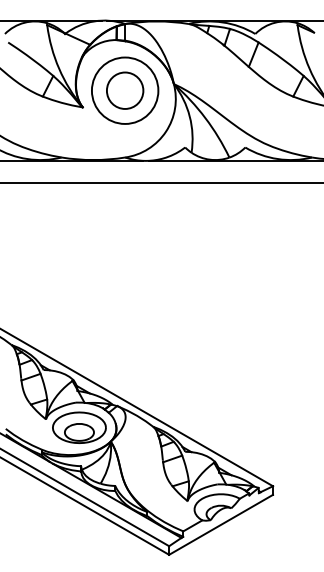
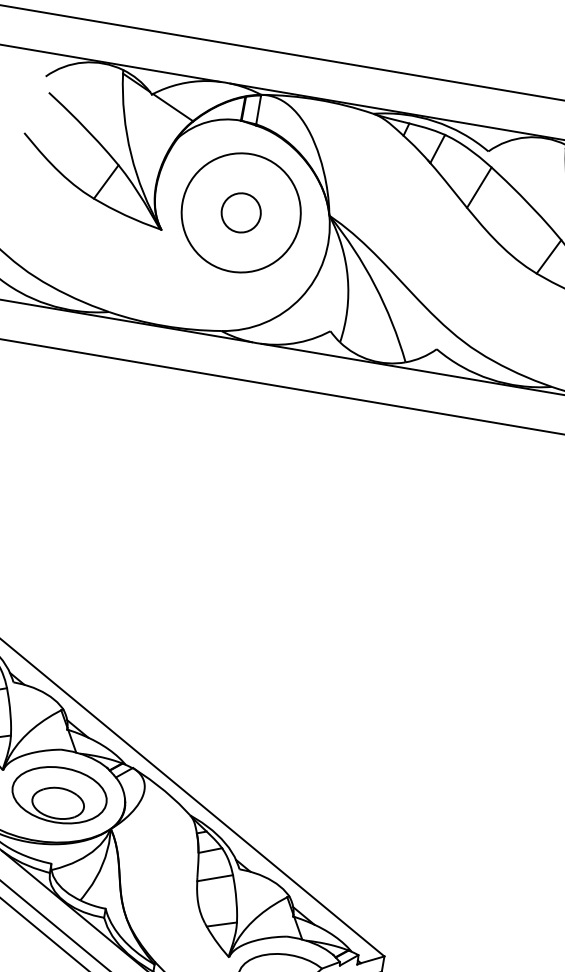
circle: (124, 90) -> (240, 212), size x0.6

